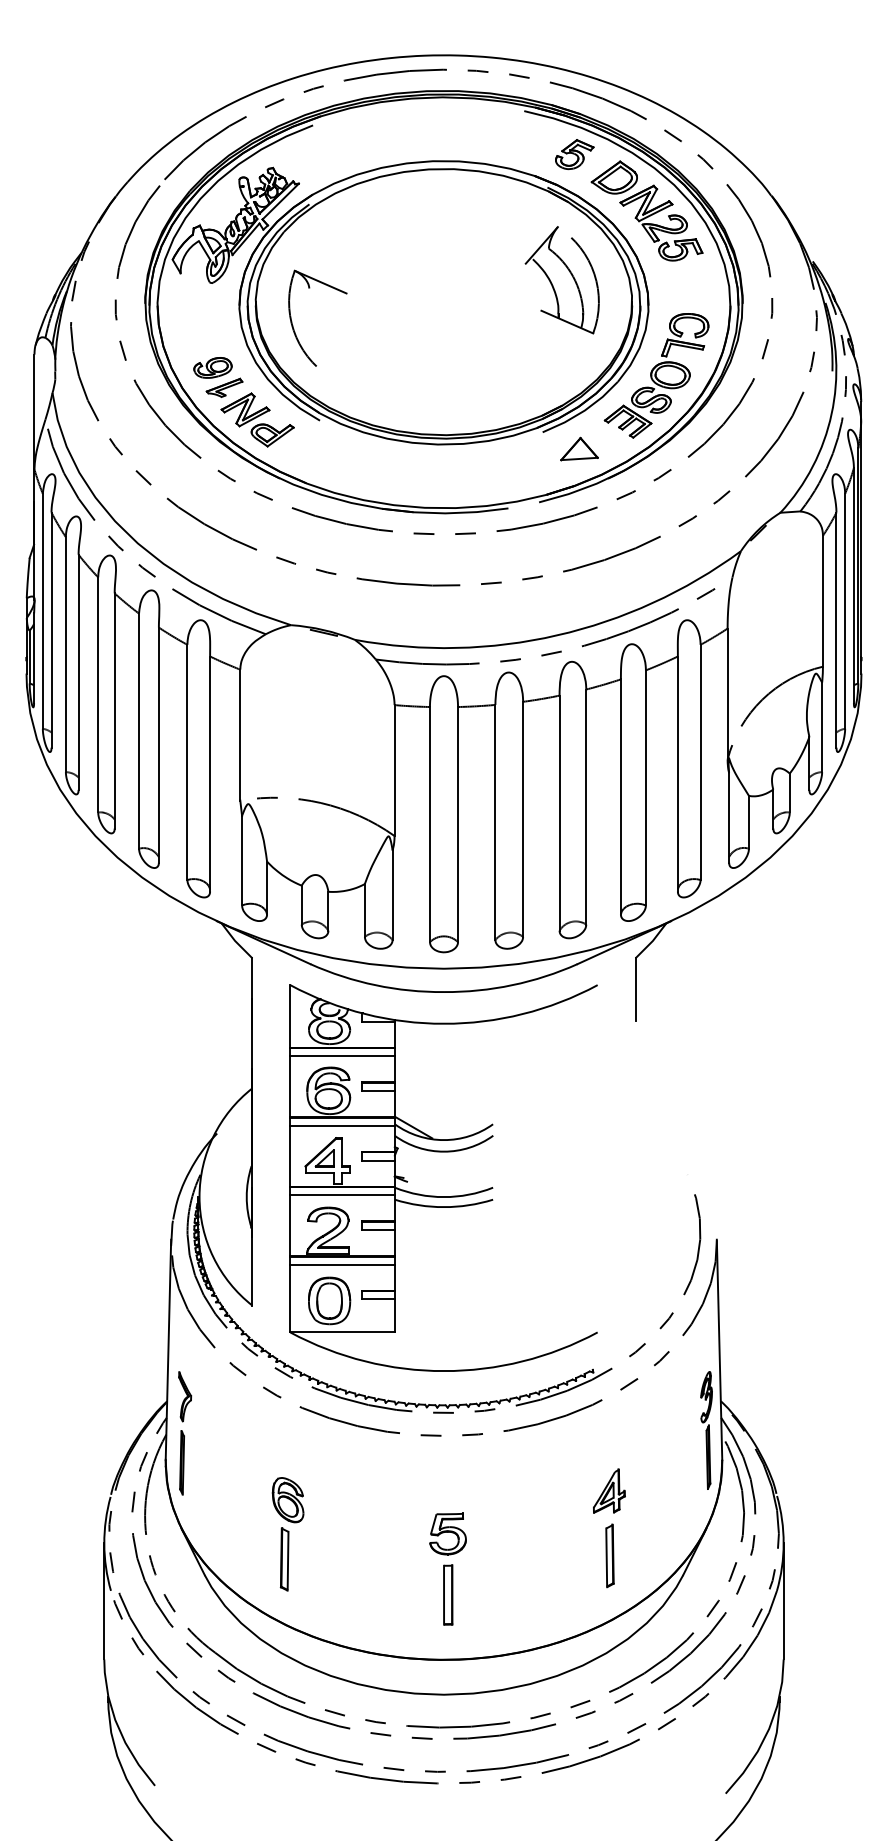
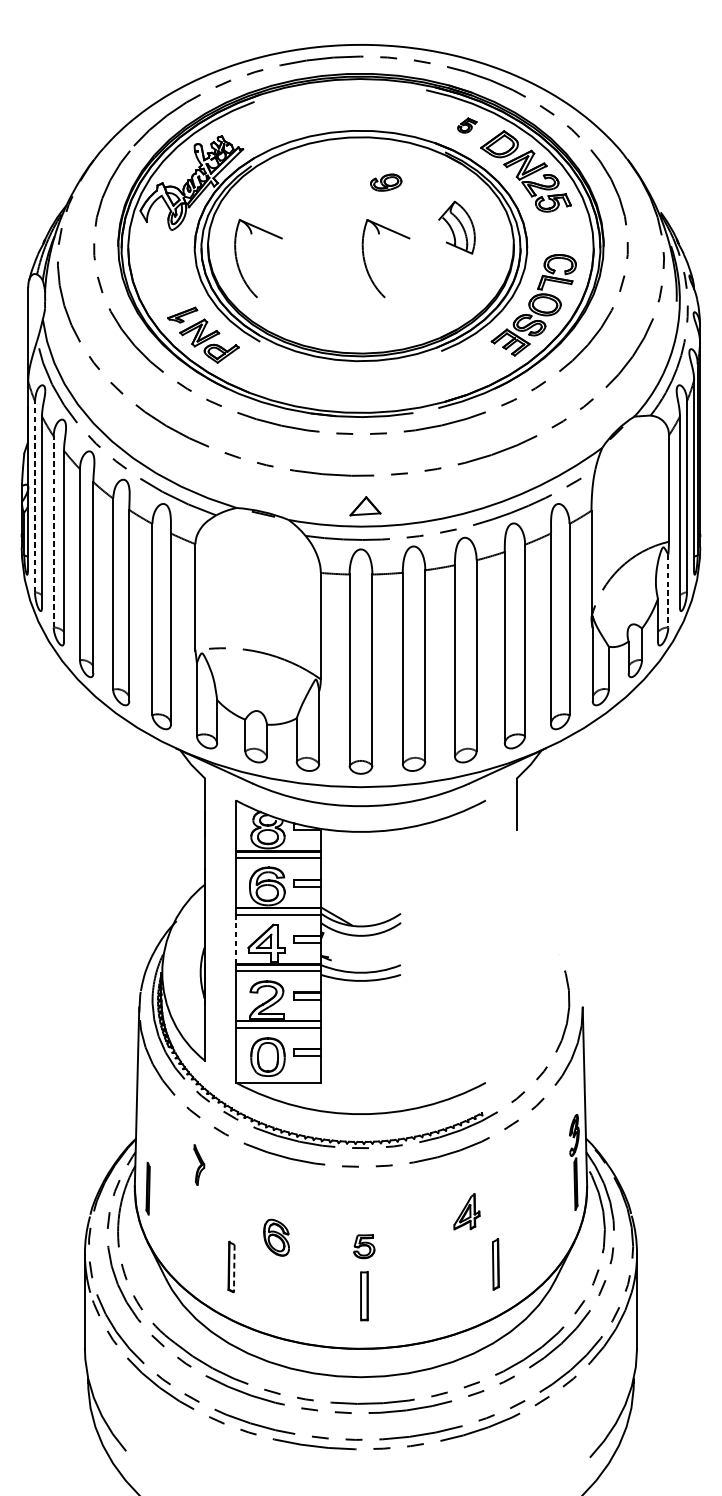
part: (574, 154) -> (467, 125), size x0.6
part: (561, 280) -> (456, 227), size x0.6
part: (450, 325) -> (366, 264), added
part: (212, 367) -> (385, 182), moved
part: (579, 448) -> (365, 505), moved
line: (42, 611) -> (34, 496), solid -> dashed
line: (65, 654) -> (53, 531), solid -> dashed
line: (822, 727) -> (668, 591), solid -> dashed
line: (290, 1155) -> (236, 938), solid -> dashed
part: (185, 1396) -> (199, 1164), moved
part: (609, 1490) -> (467, 1211), moved
part: (287, 1500) -> (276, 1238), moved
part: (447, 1533) -> (363, 1246), size x0.7
line: (288, 1561) -> (234, 1268), solid -> dashed

